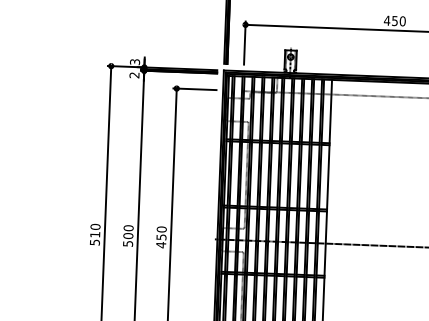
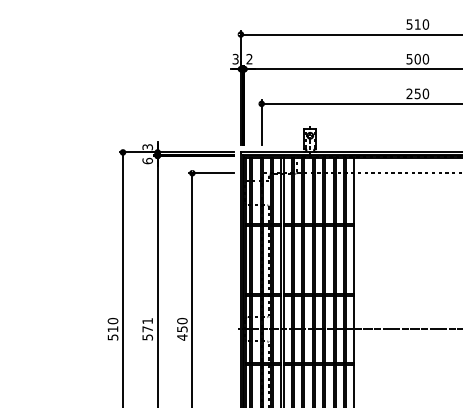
text: (387, 20) -> (409, 93), 450 -> 250
text: (134, 74) -> (147, 160), 2 -> 6
text: (128, 232) -> (147, 325), 500 -> 571

